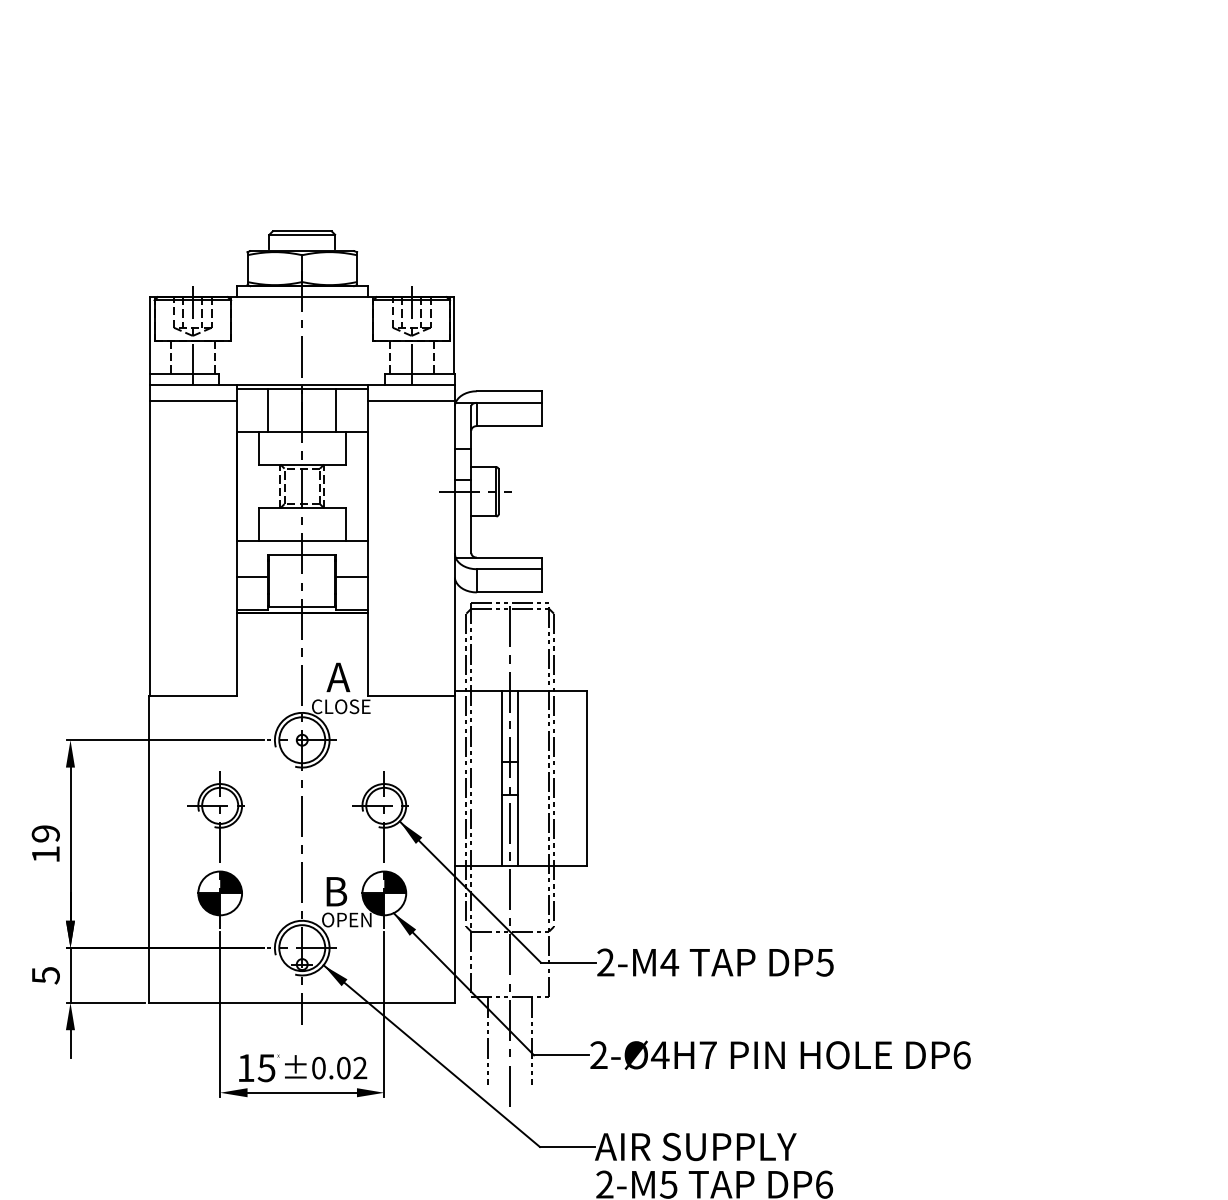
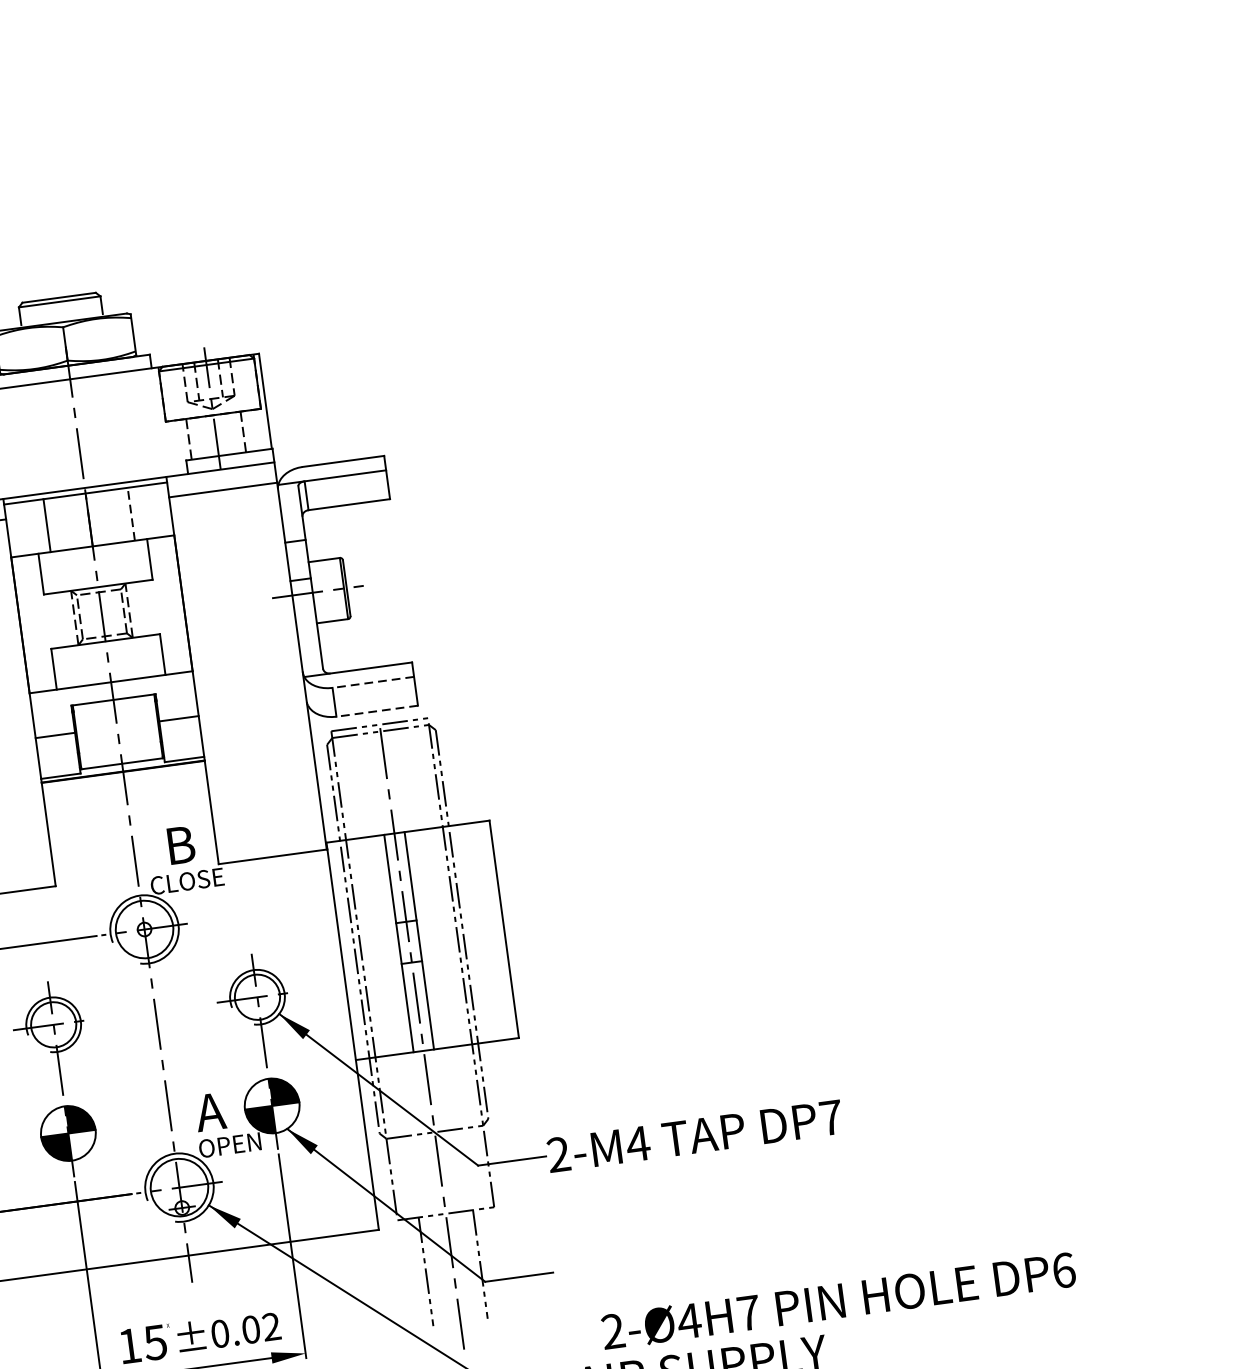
line: (336, 409) -> (131, 513), solid -> dashed
line: (509, 569) -> (373, 682), solid -> dashed
line: (509, 592) -> (377, 711), solid -> dashed
text: (338, 677) -> (179, 845), A -> B
text: (335, 891) -> (211, 1111), B -> A
text: (824, 962) -> (830, 1117), DP5 -> DP7
text: (780, 1054) -> (838, 1300), moved

